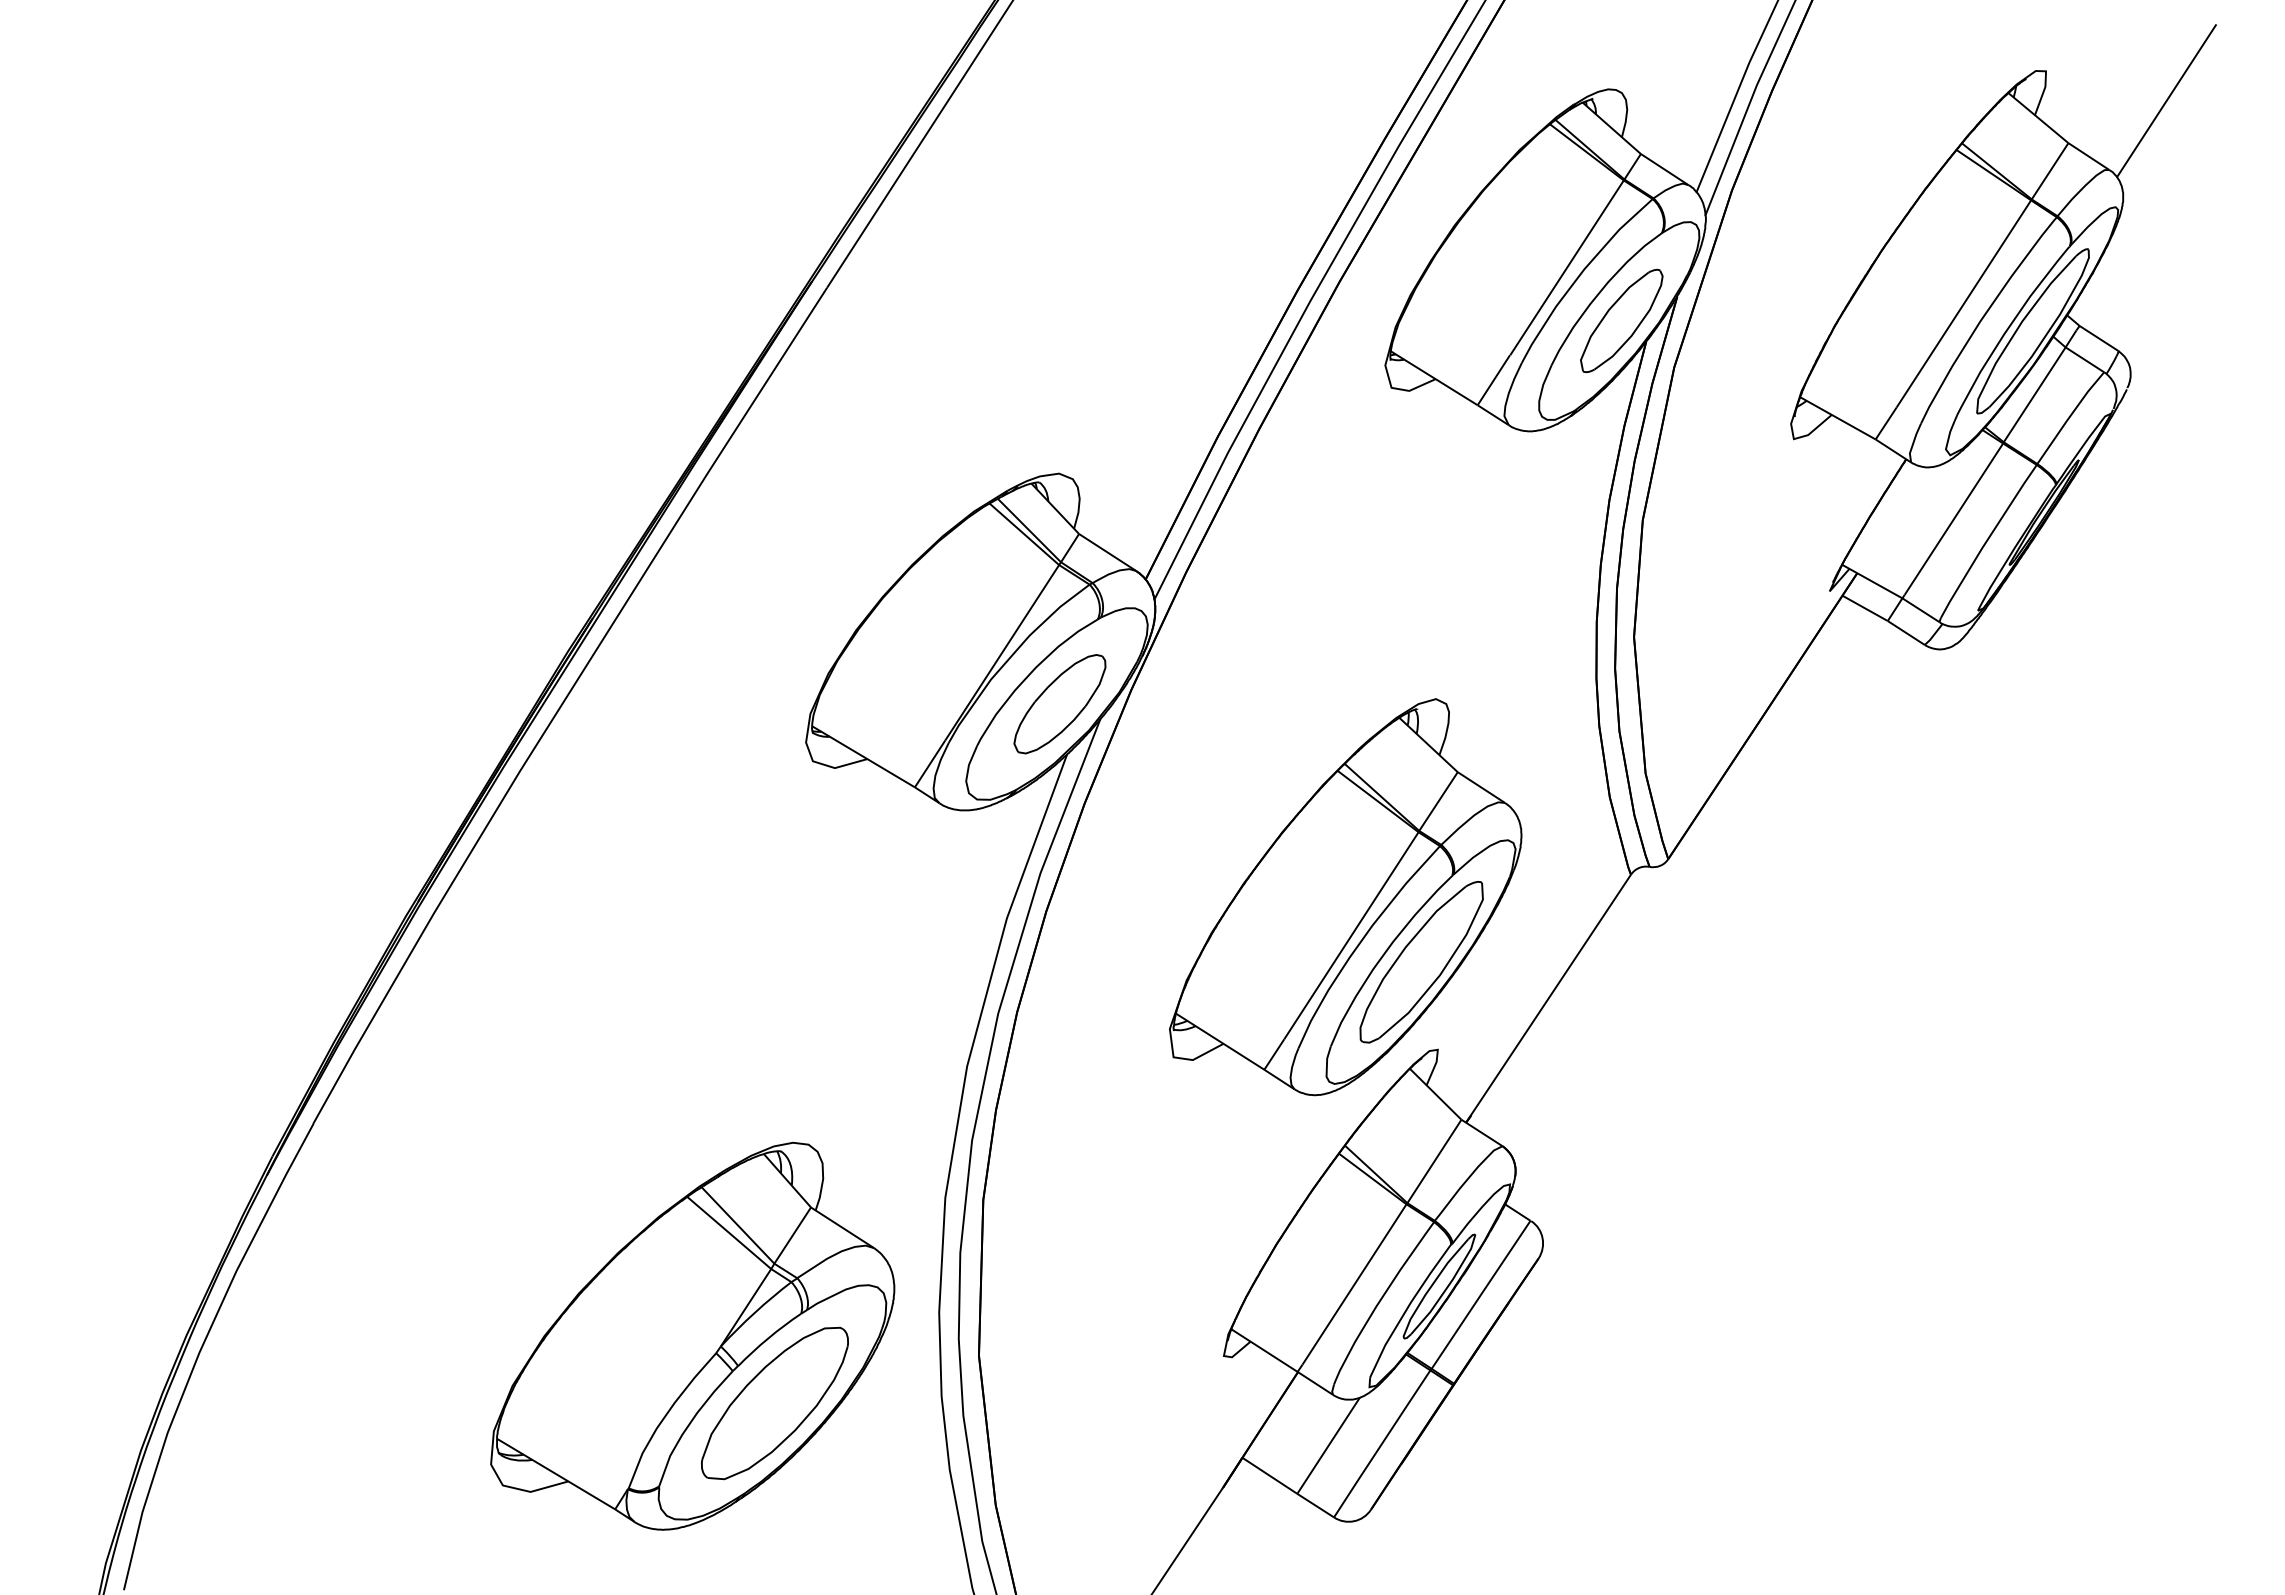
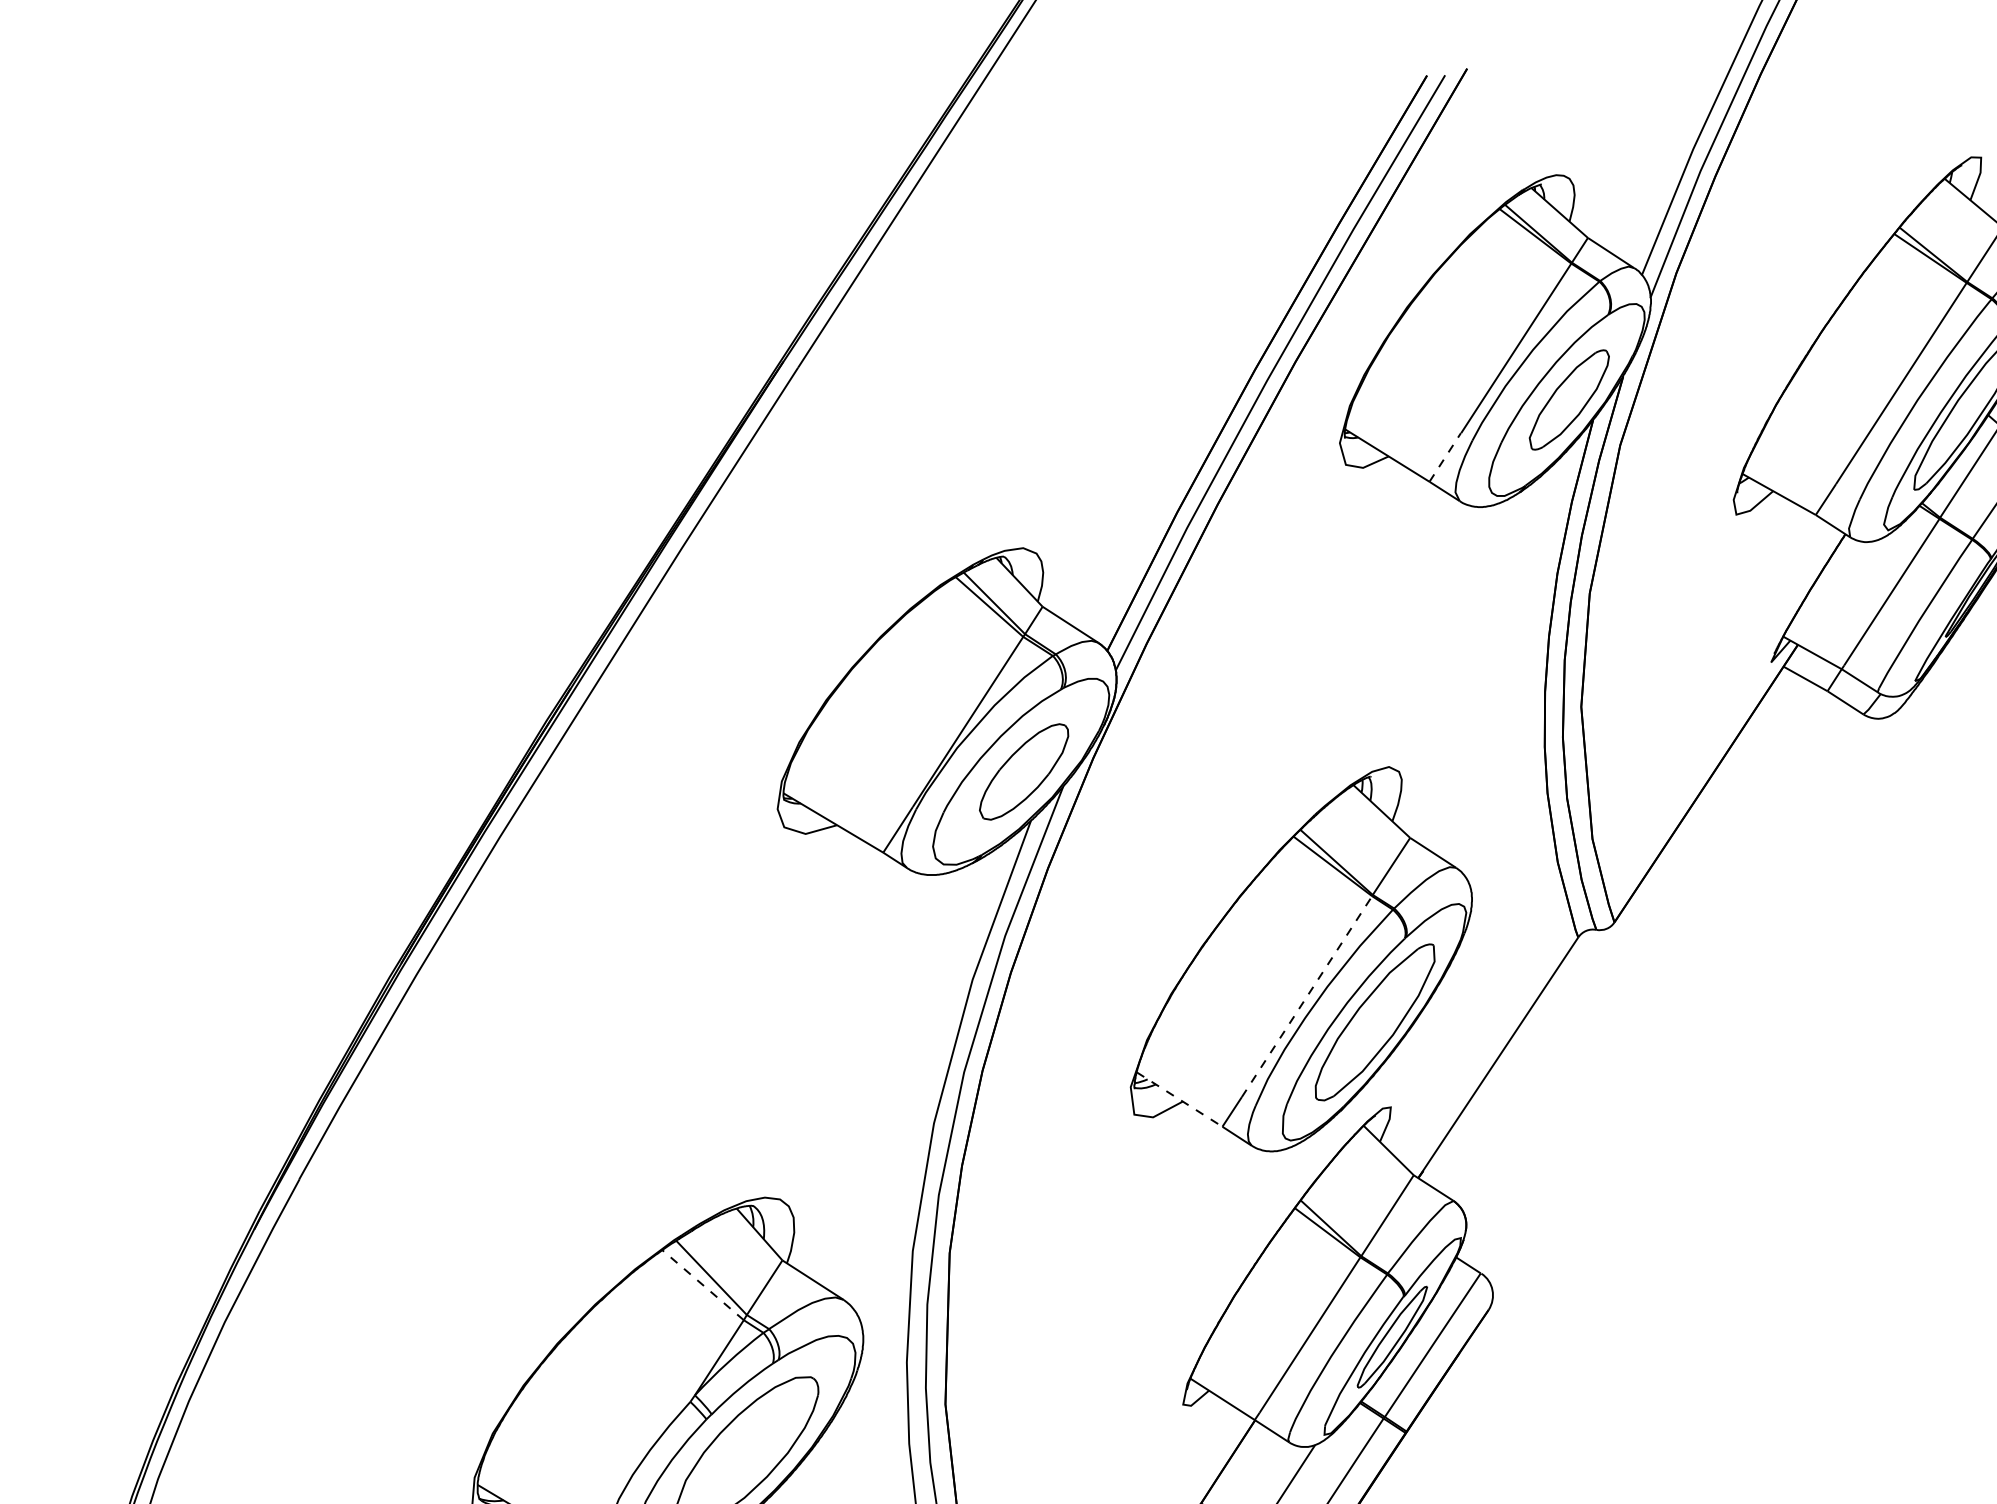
line: (1493, 380) -> (1444, 457), solid -> dashed
line: (1351, 935) -> (1307, 996), solid -> dashed
line: (1220, 1042) -> (1179, 1100), solid -> dashed
line: (728, 1232) -> (702, 1284), solid -> dashed

